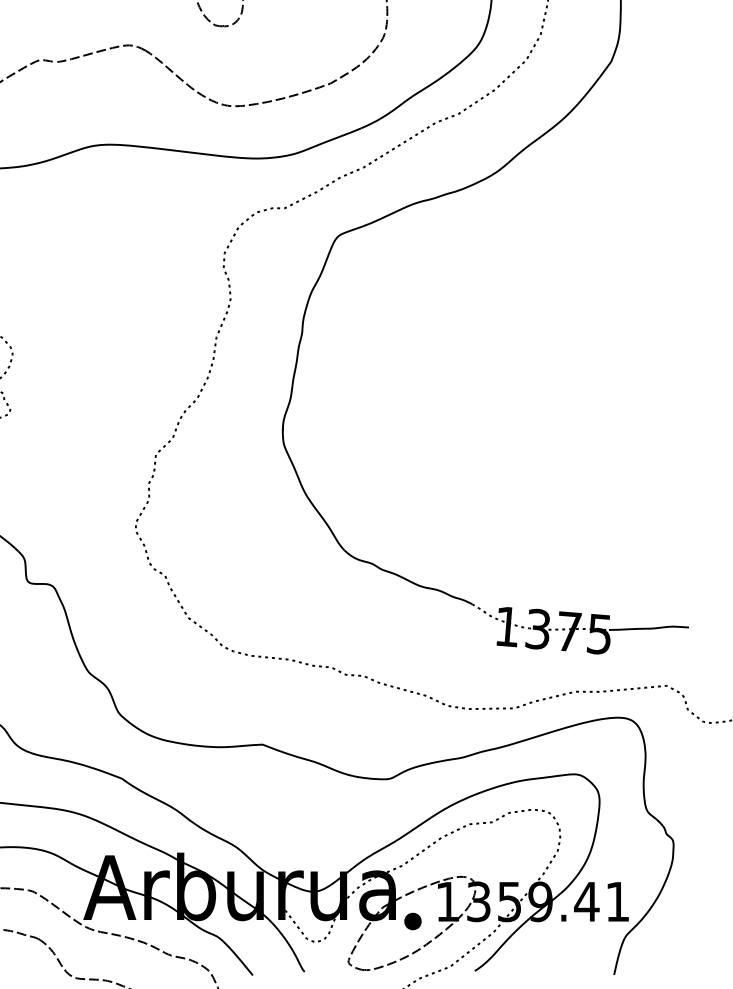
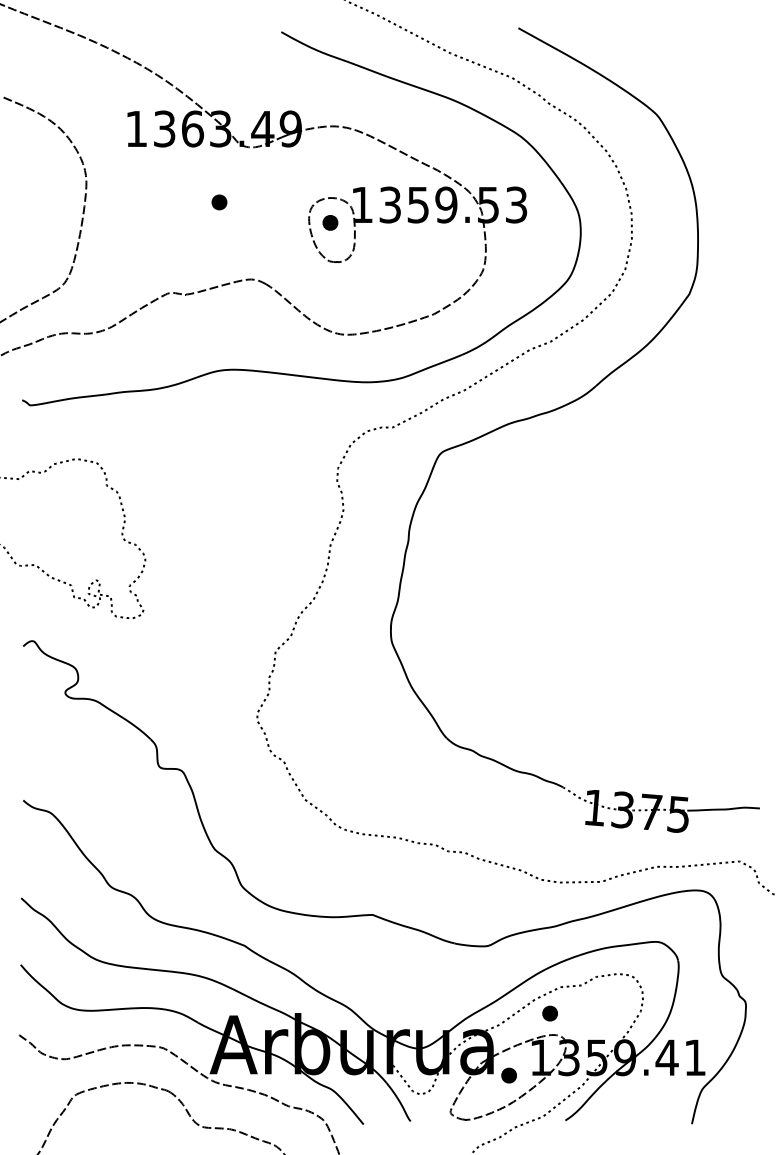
part: (457, 853) -> (549, 1013), added

